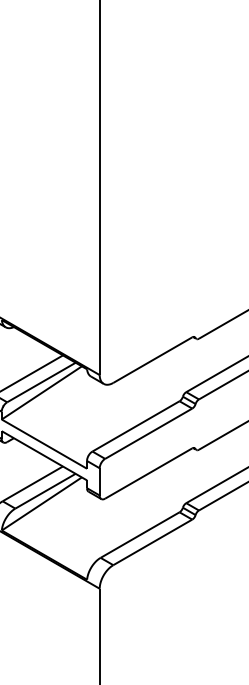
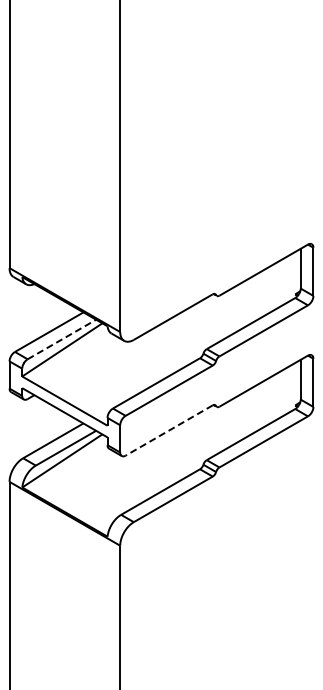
line: (41, 382) -> (61, 339), solid -> dashed
line: (148, 473) -> (168, 430), solid -> dashed

